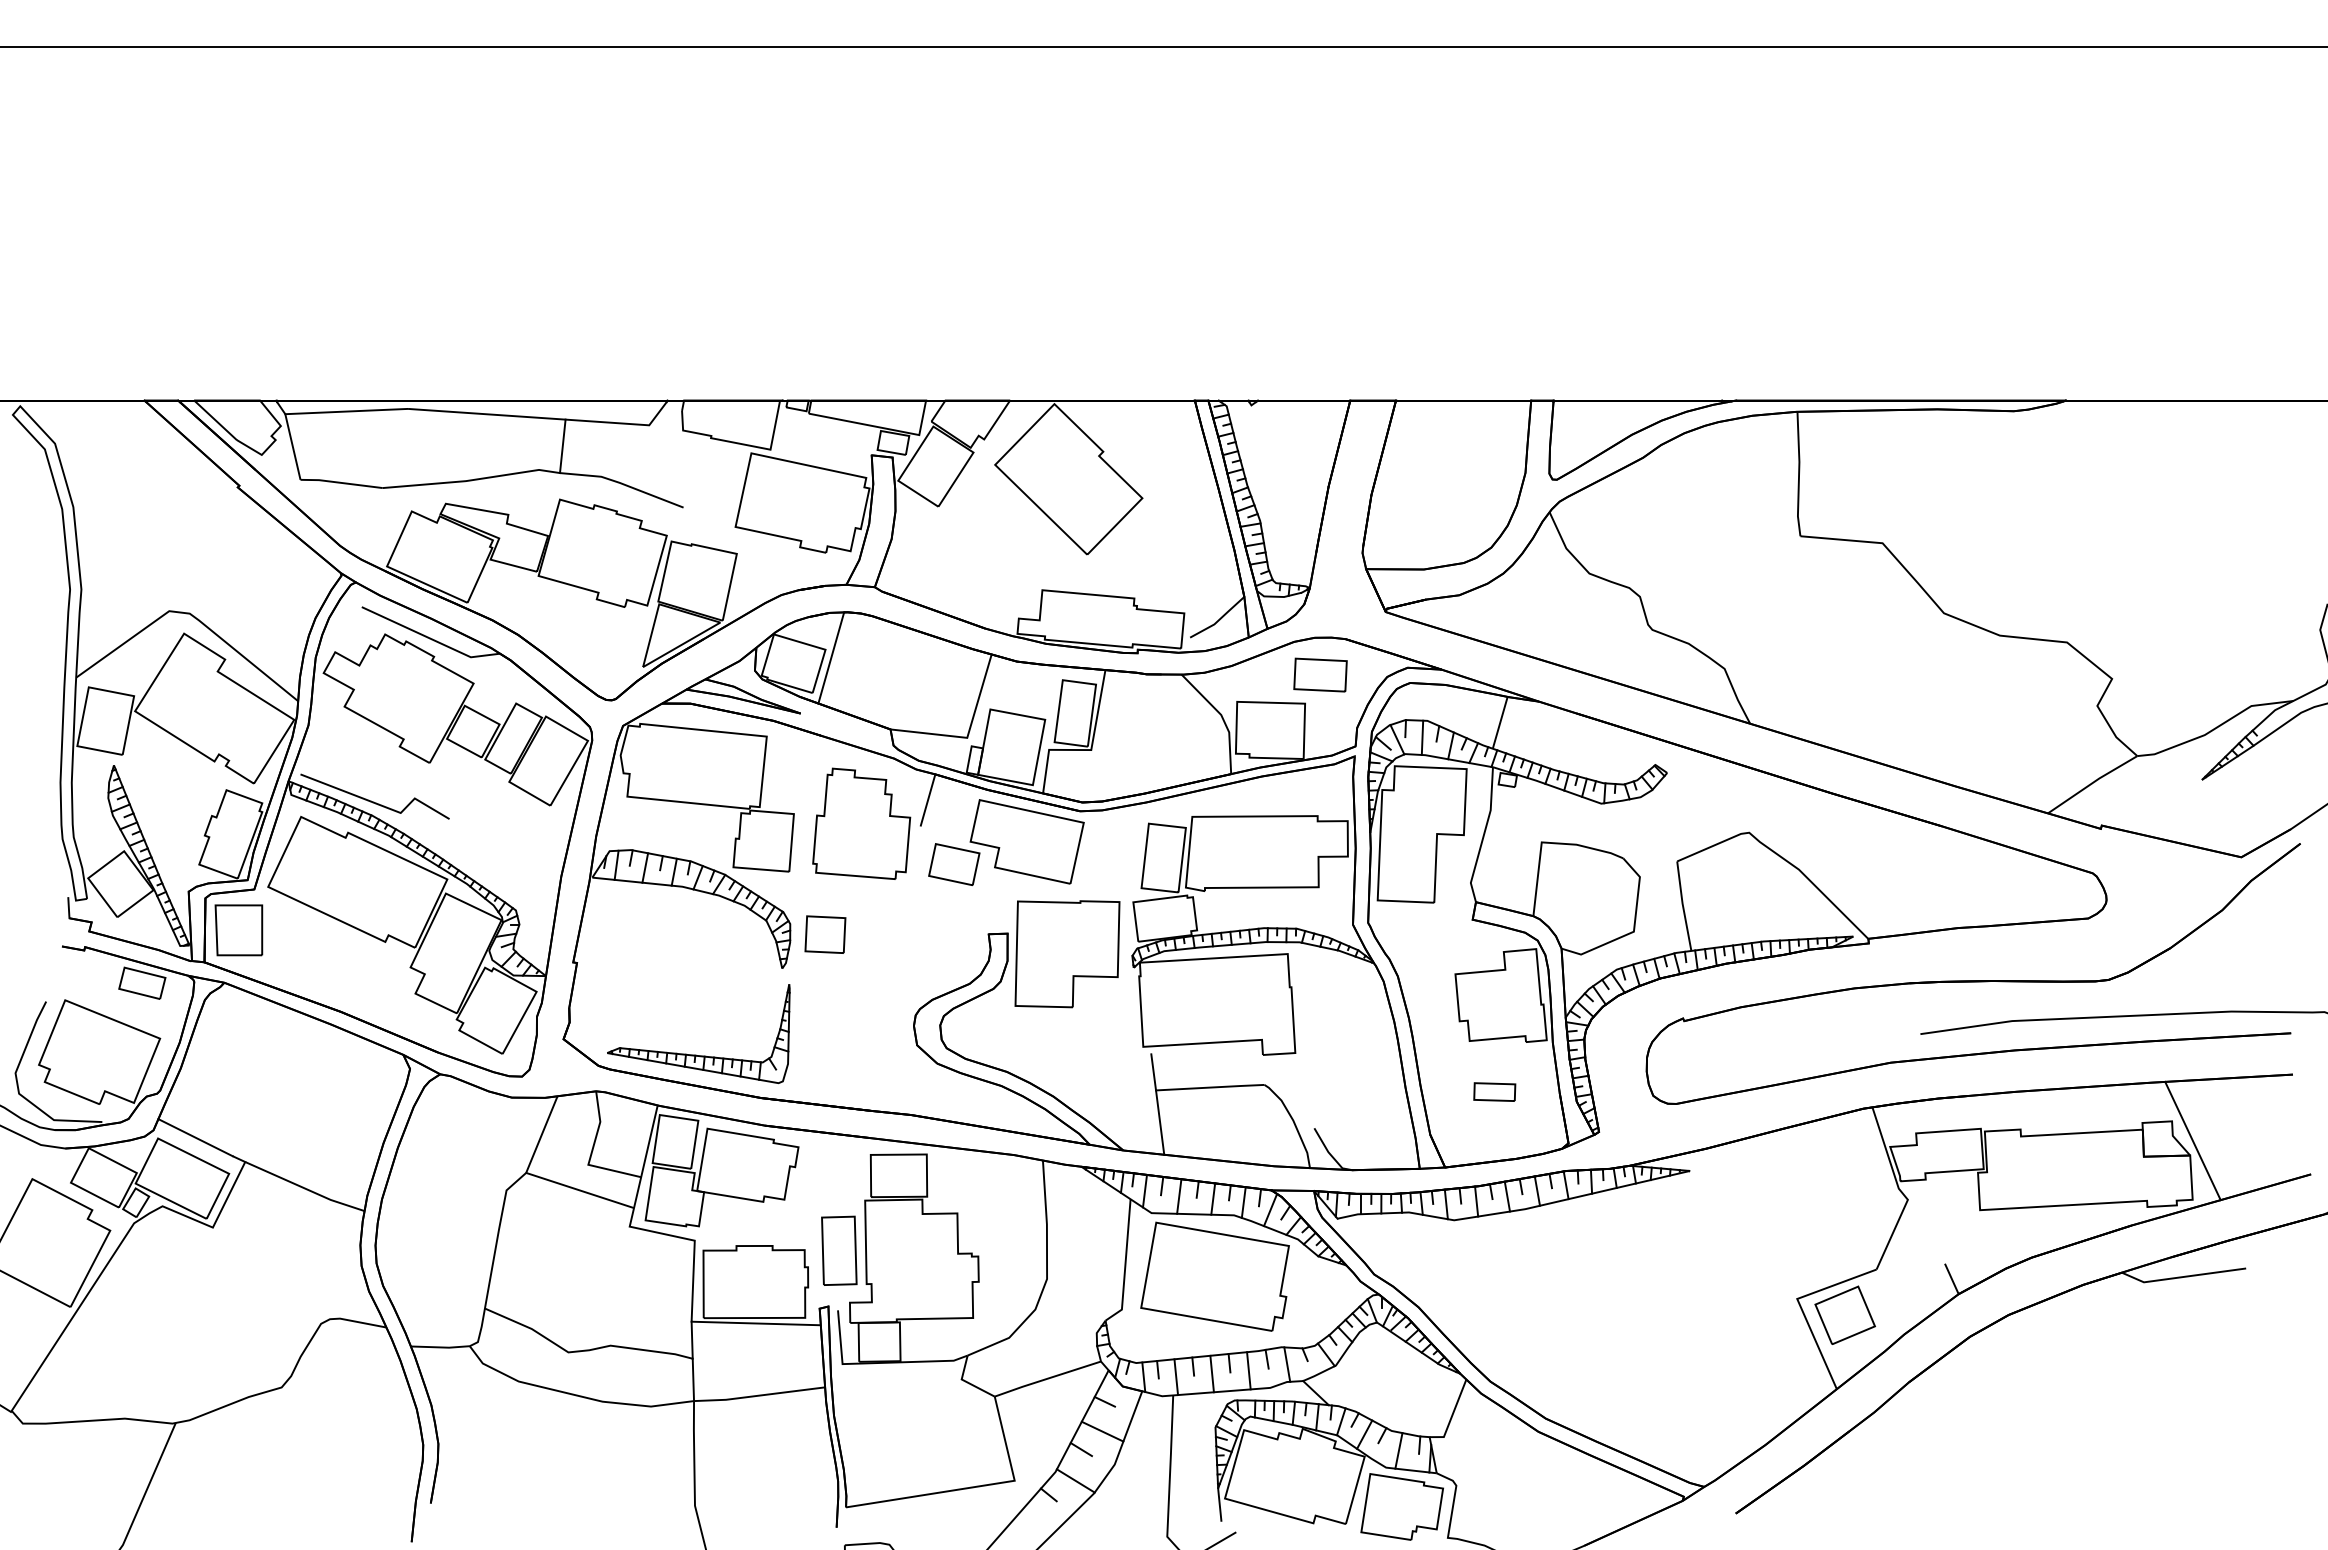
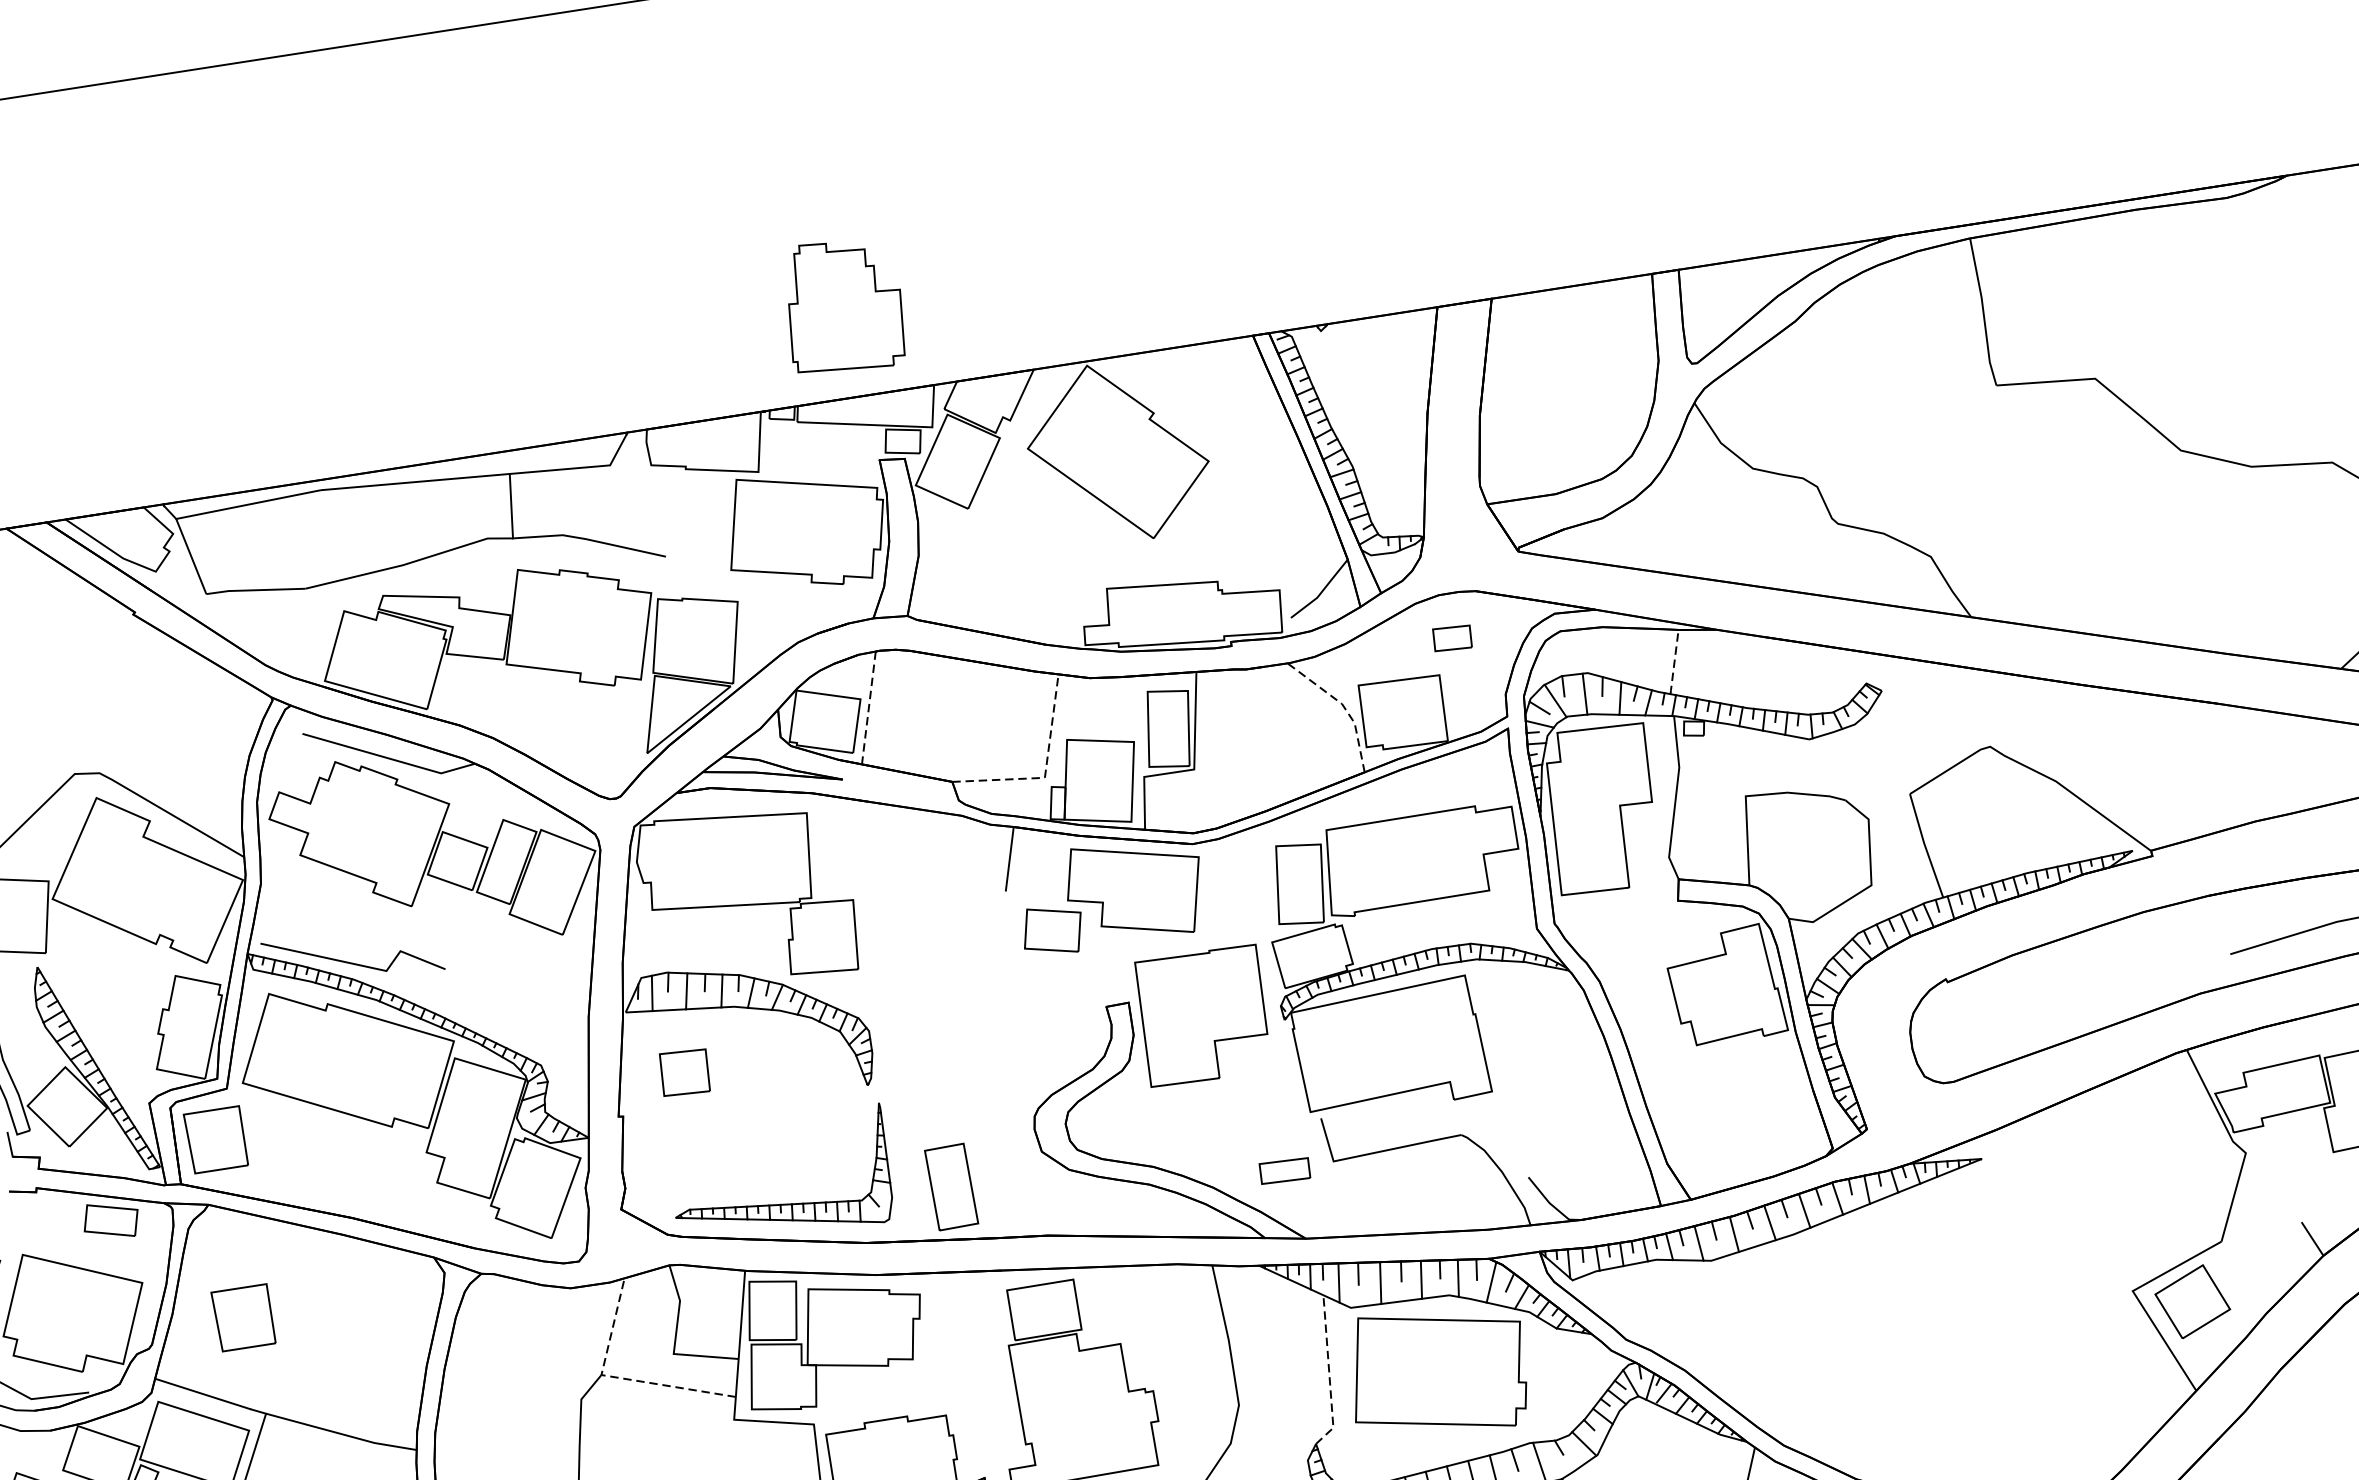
line: (831, 658) -> (869, 708), solid -> dashed
part: (1320, 674) -> (1452, 637), size x0.6
line: (1222, 716) -> (1343, 705), solid -> dashed
line: (1500, 723) -> (1674, 662), solid -> dashed
line: (968, 734) -> (1045, 773), solid -> dashed
part: (861, 823) -> (843, 305), moved
part: (825, 934) -> (684, 1072), moved
part: (238, 1080) -> (243, 1318), added
part: (1494, 1091) -> (1284, 1170), moved
line: (1160, 1122) -> (1344, 1198), removed
line: (540, 1177) -> (619, 1377), solid -> dashed
part: (839, 1250) -> (951, 1186), moved
line: (1125, 1264) -> (1329, 1373), solid -> dashed

